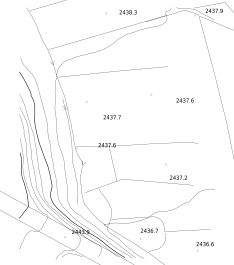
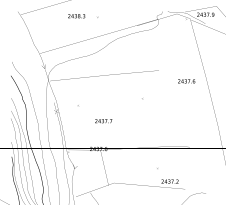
text: (127, 12) -> (76, 16), moved
text: (184, 100) -> (186, 81), moved

